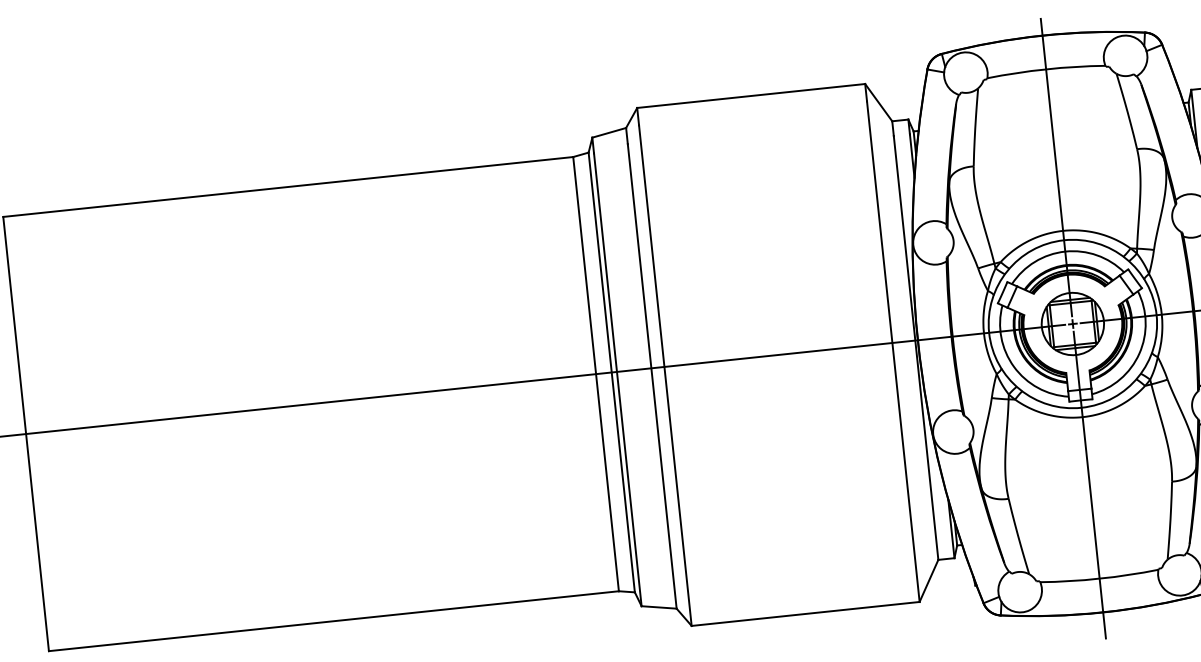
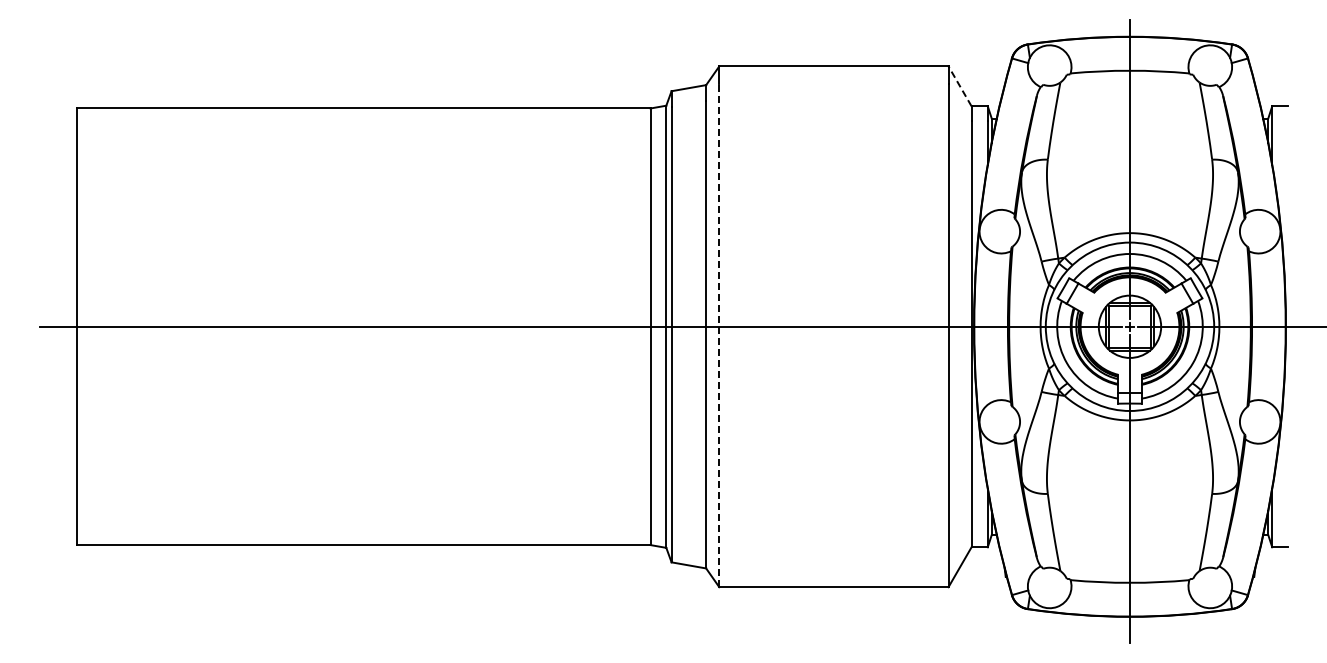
line: (878, 101) -> (959, 85), solid -> dashed
line: (665, 375) -> (719, 335), solid -> dashed

